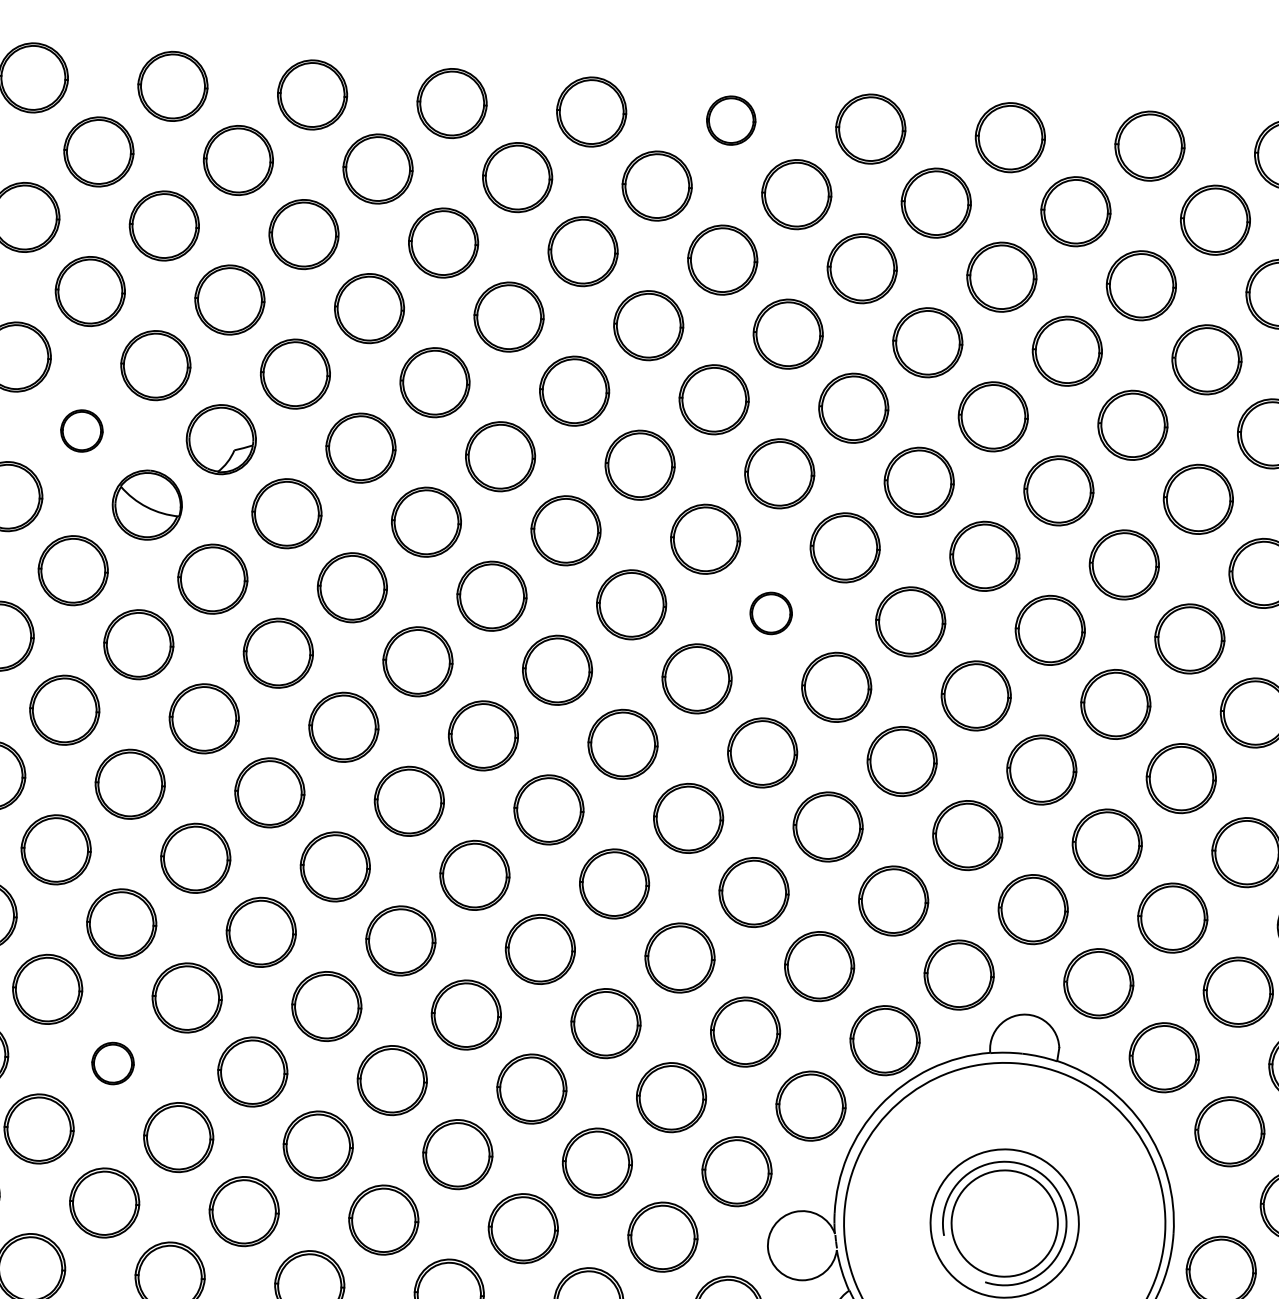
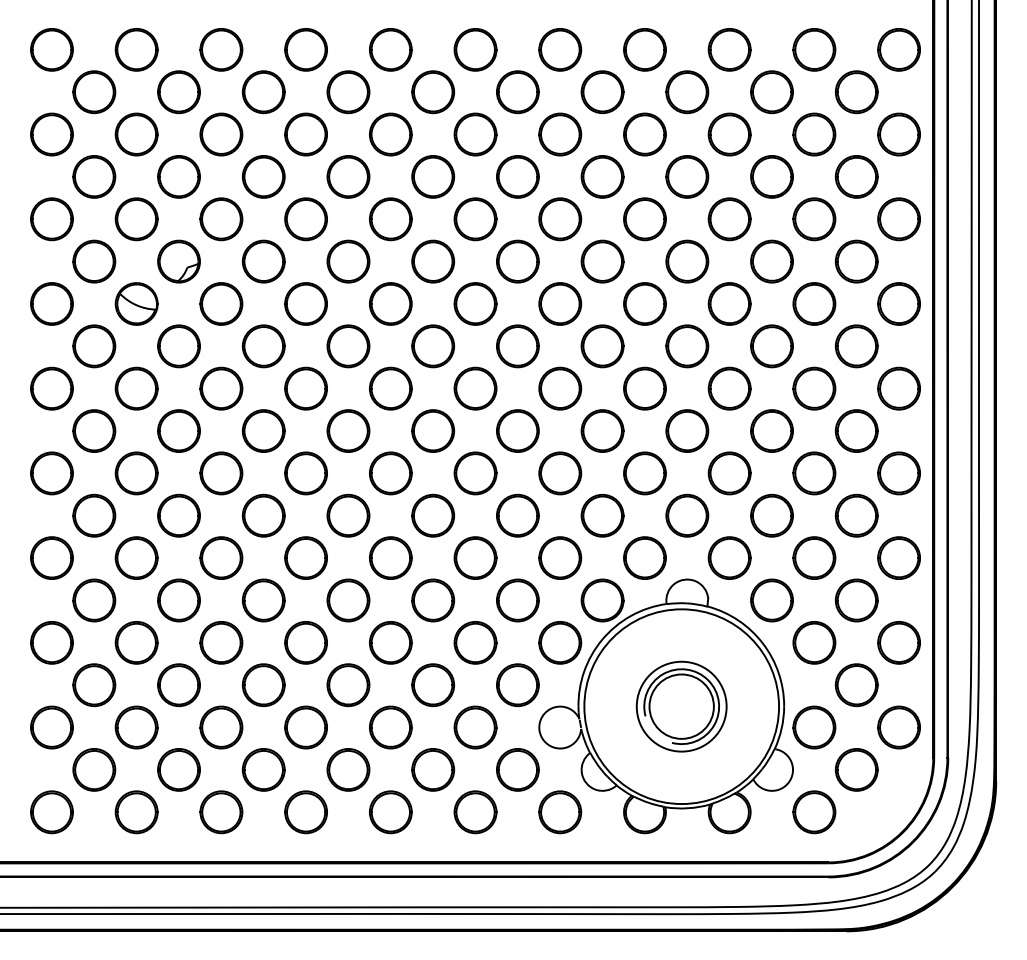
part: (731, 119) -> (475, 49), size x1.43
part: (82, 430) -> (94, 261), size x1.67
part: (770, 613) -> (517, 346), size x1.67
part: (112, 1062) -> (136, 642), size x1.67

